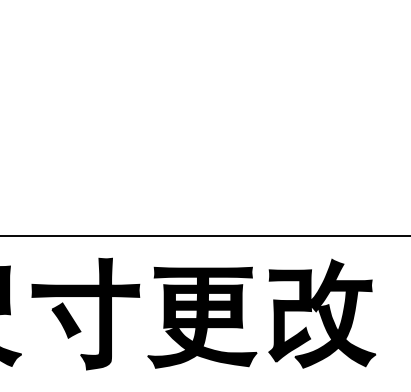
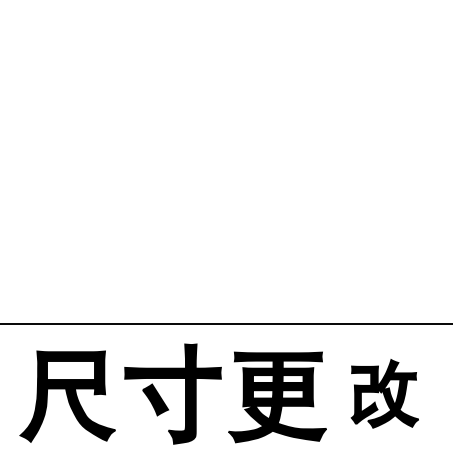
part: (321, 313) -> (384, 393), size x0.7

